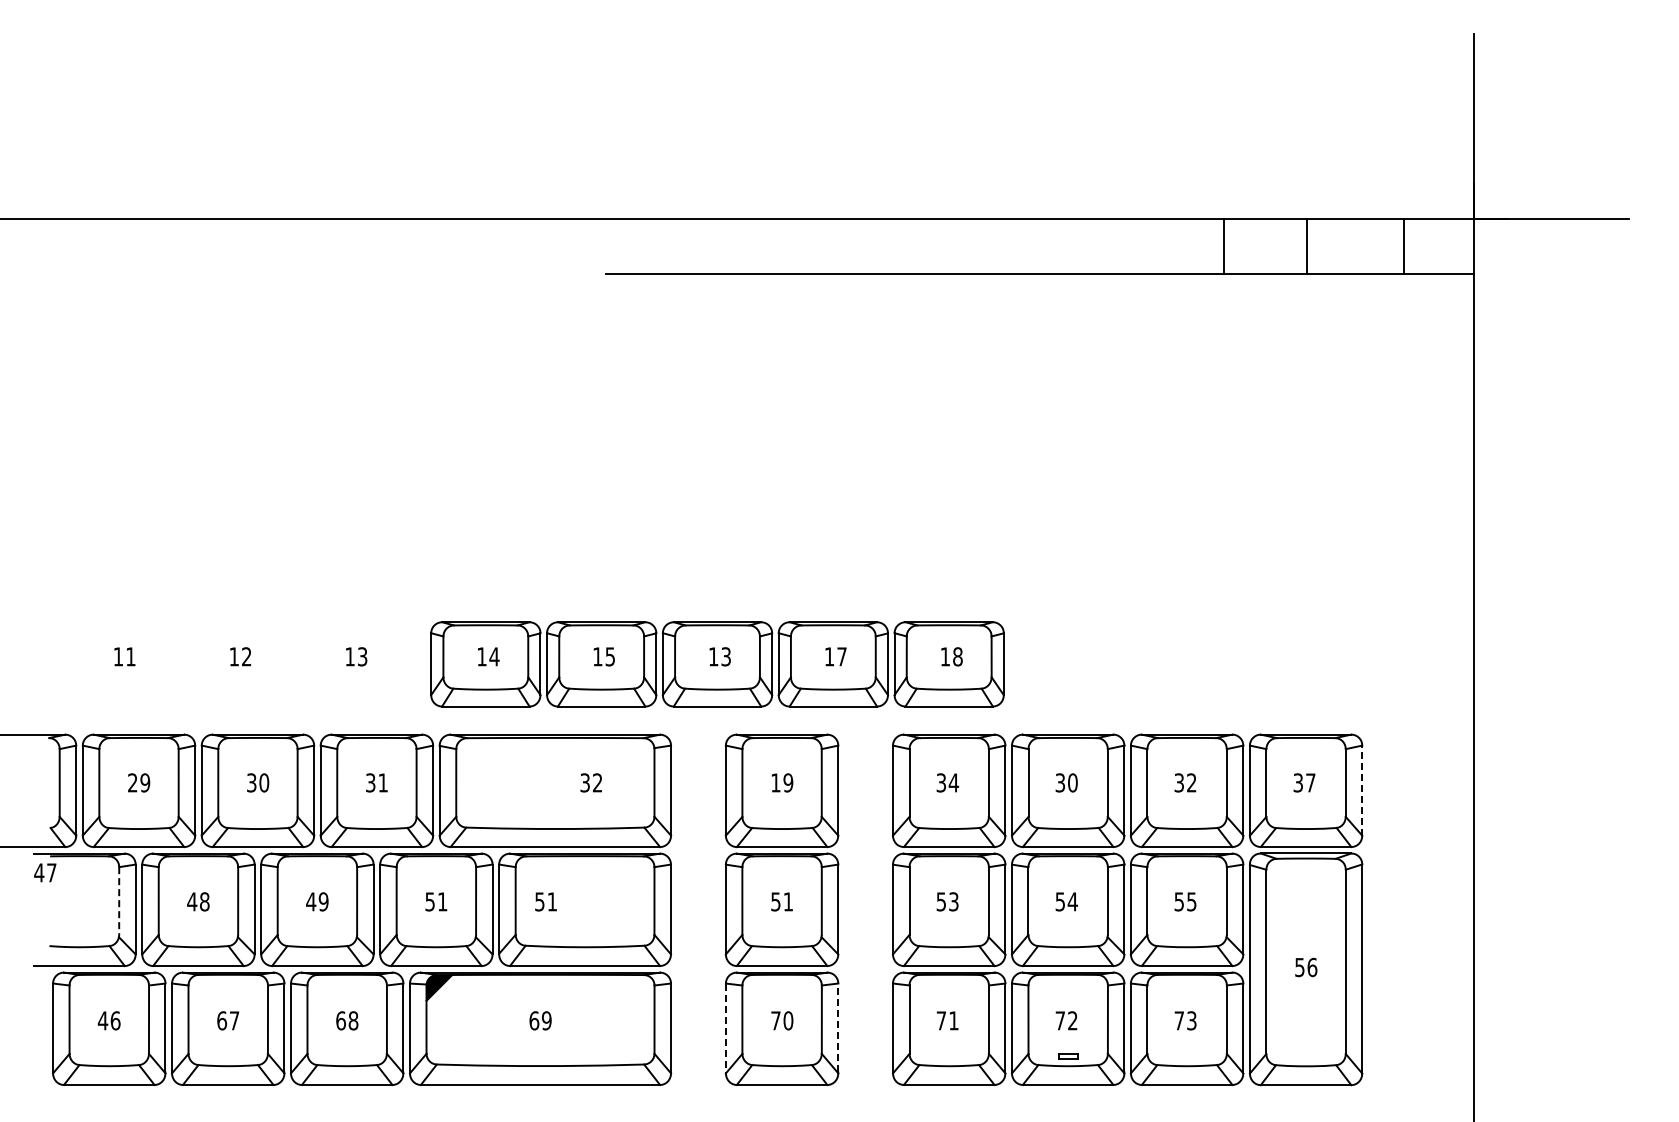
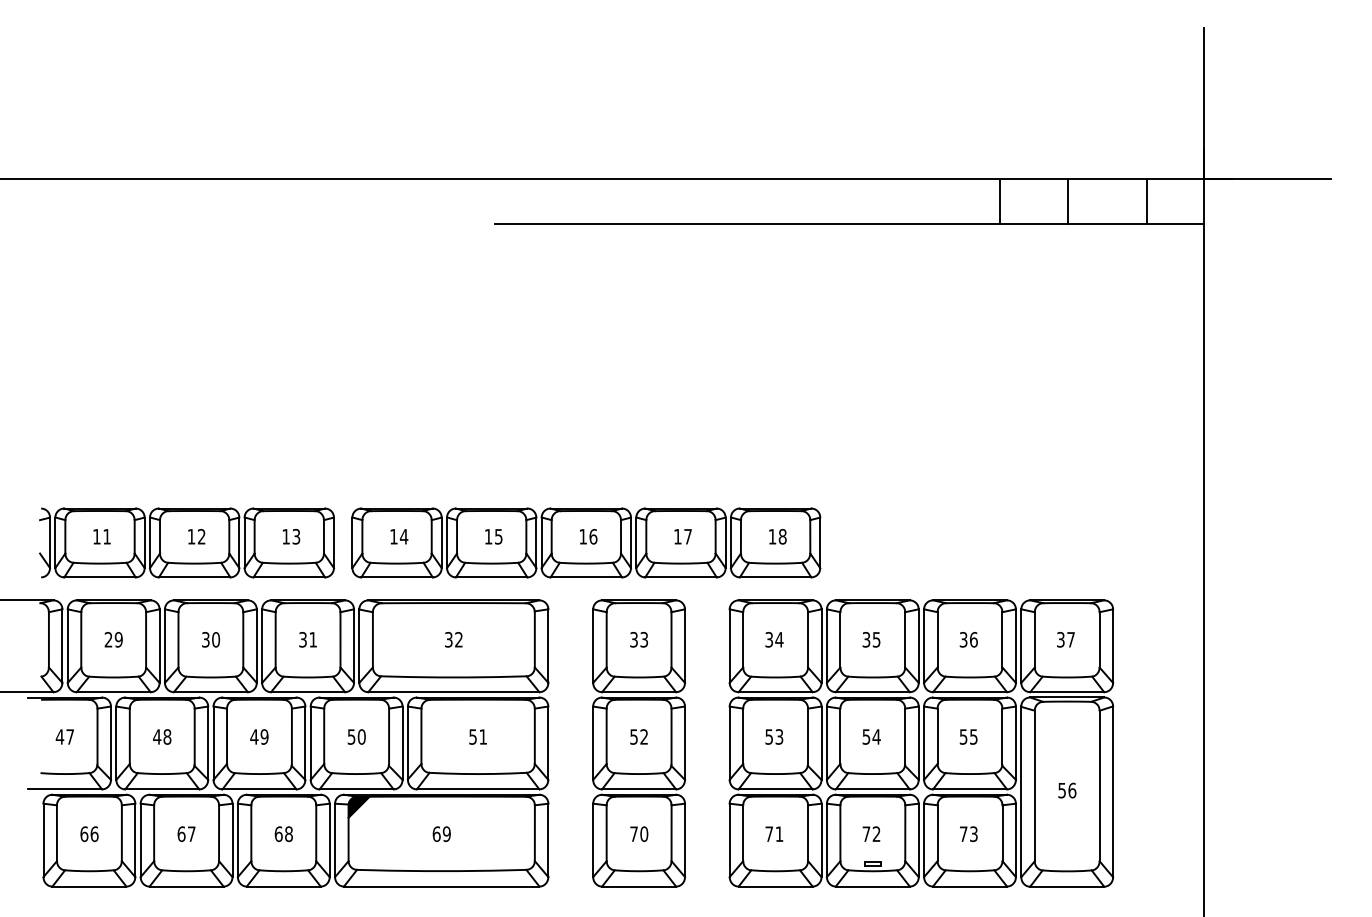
text: (726, 656) -> (593, 536), 13 -> 16
part: (228, 664) -> (186, 543), added
text: (590, 782) -> (453, 639), moved
text: (782, 782) -> (639, 639), 19 -> 33
text: (1072, 782) -> (876, 639), 30 -> 35
text: (1191, 782) -> (973, 639), 32 -> 36
line: (1362, 790) -> (1113, 646), dashed -> solid
text: (45, 872) -> (65, 736), moved
line: (119, 901) -> (97, 736), dashed -> solid
text: (442, 901) -> (361, 736), 51 -> 50
text: (545, 901) -> (477, 736), moved
text: (787, 901) -> (643, 736), 51 -> 52
text: (102, 1020) -> (83, 833), 46 -> 66
line: (838, 1027) -> (685, 839), dashed -> solid
line: (725, 1028) -> (592, 840), dashed -> solid

